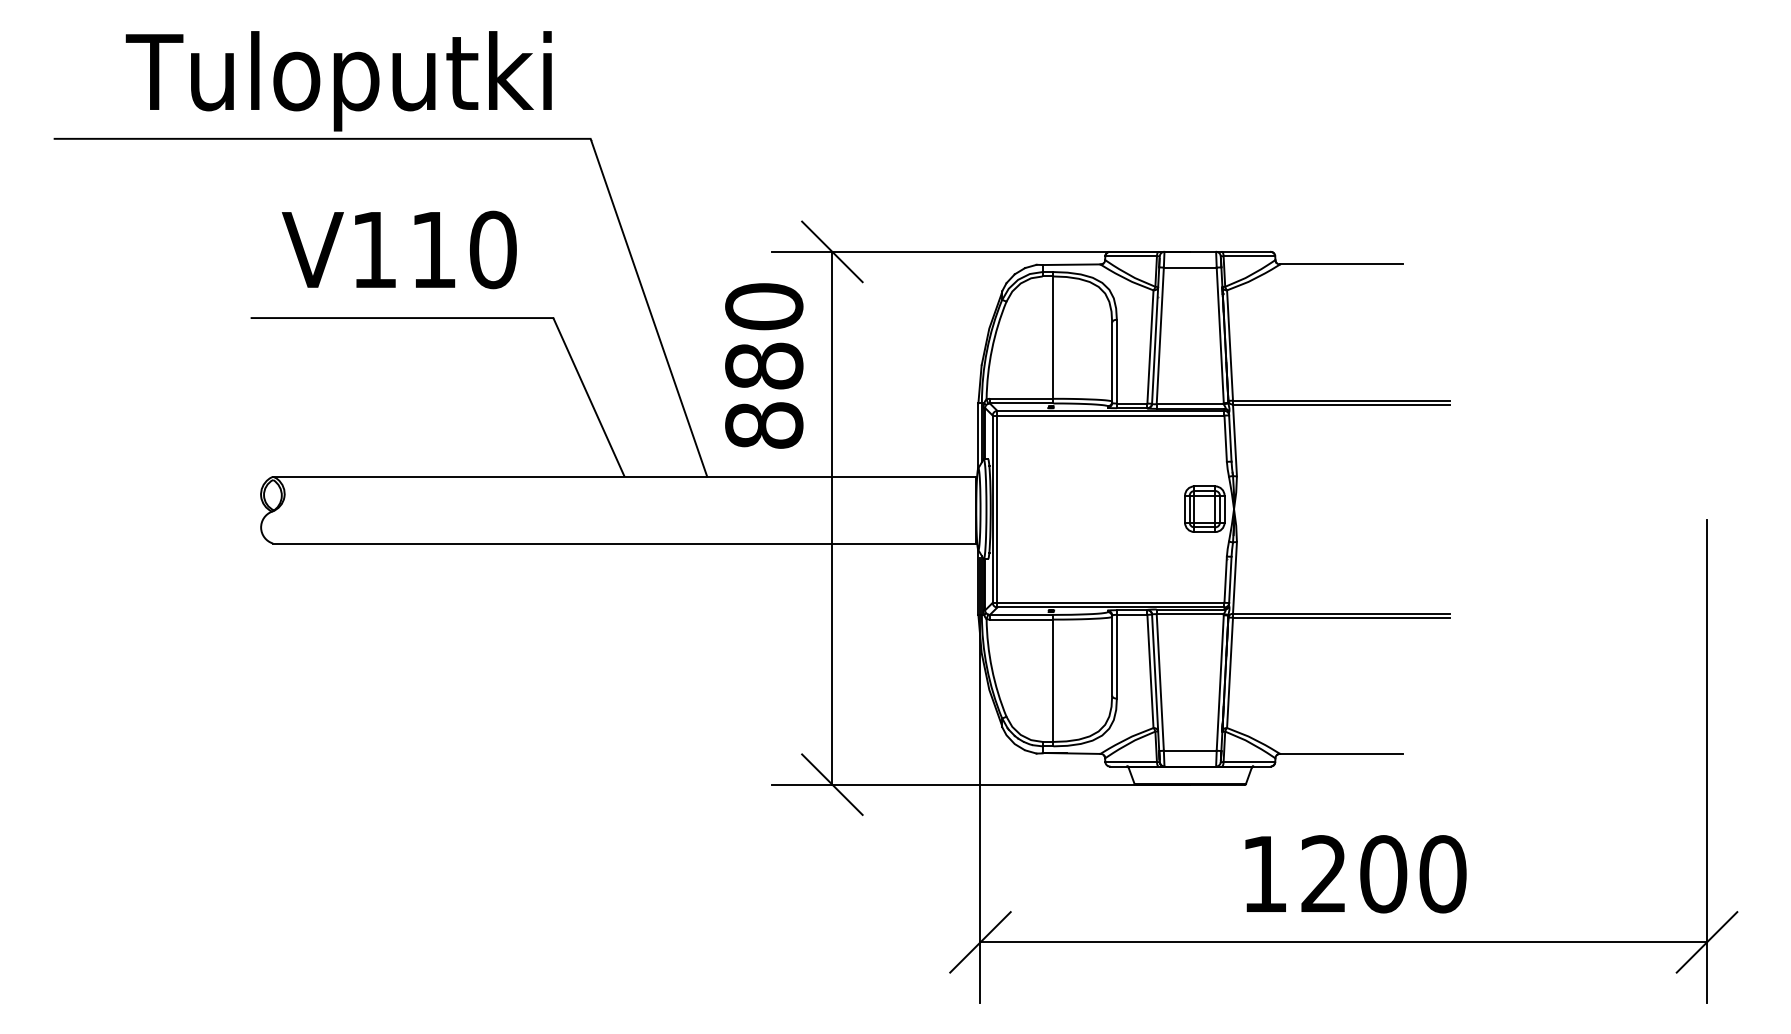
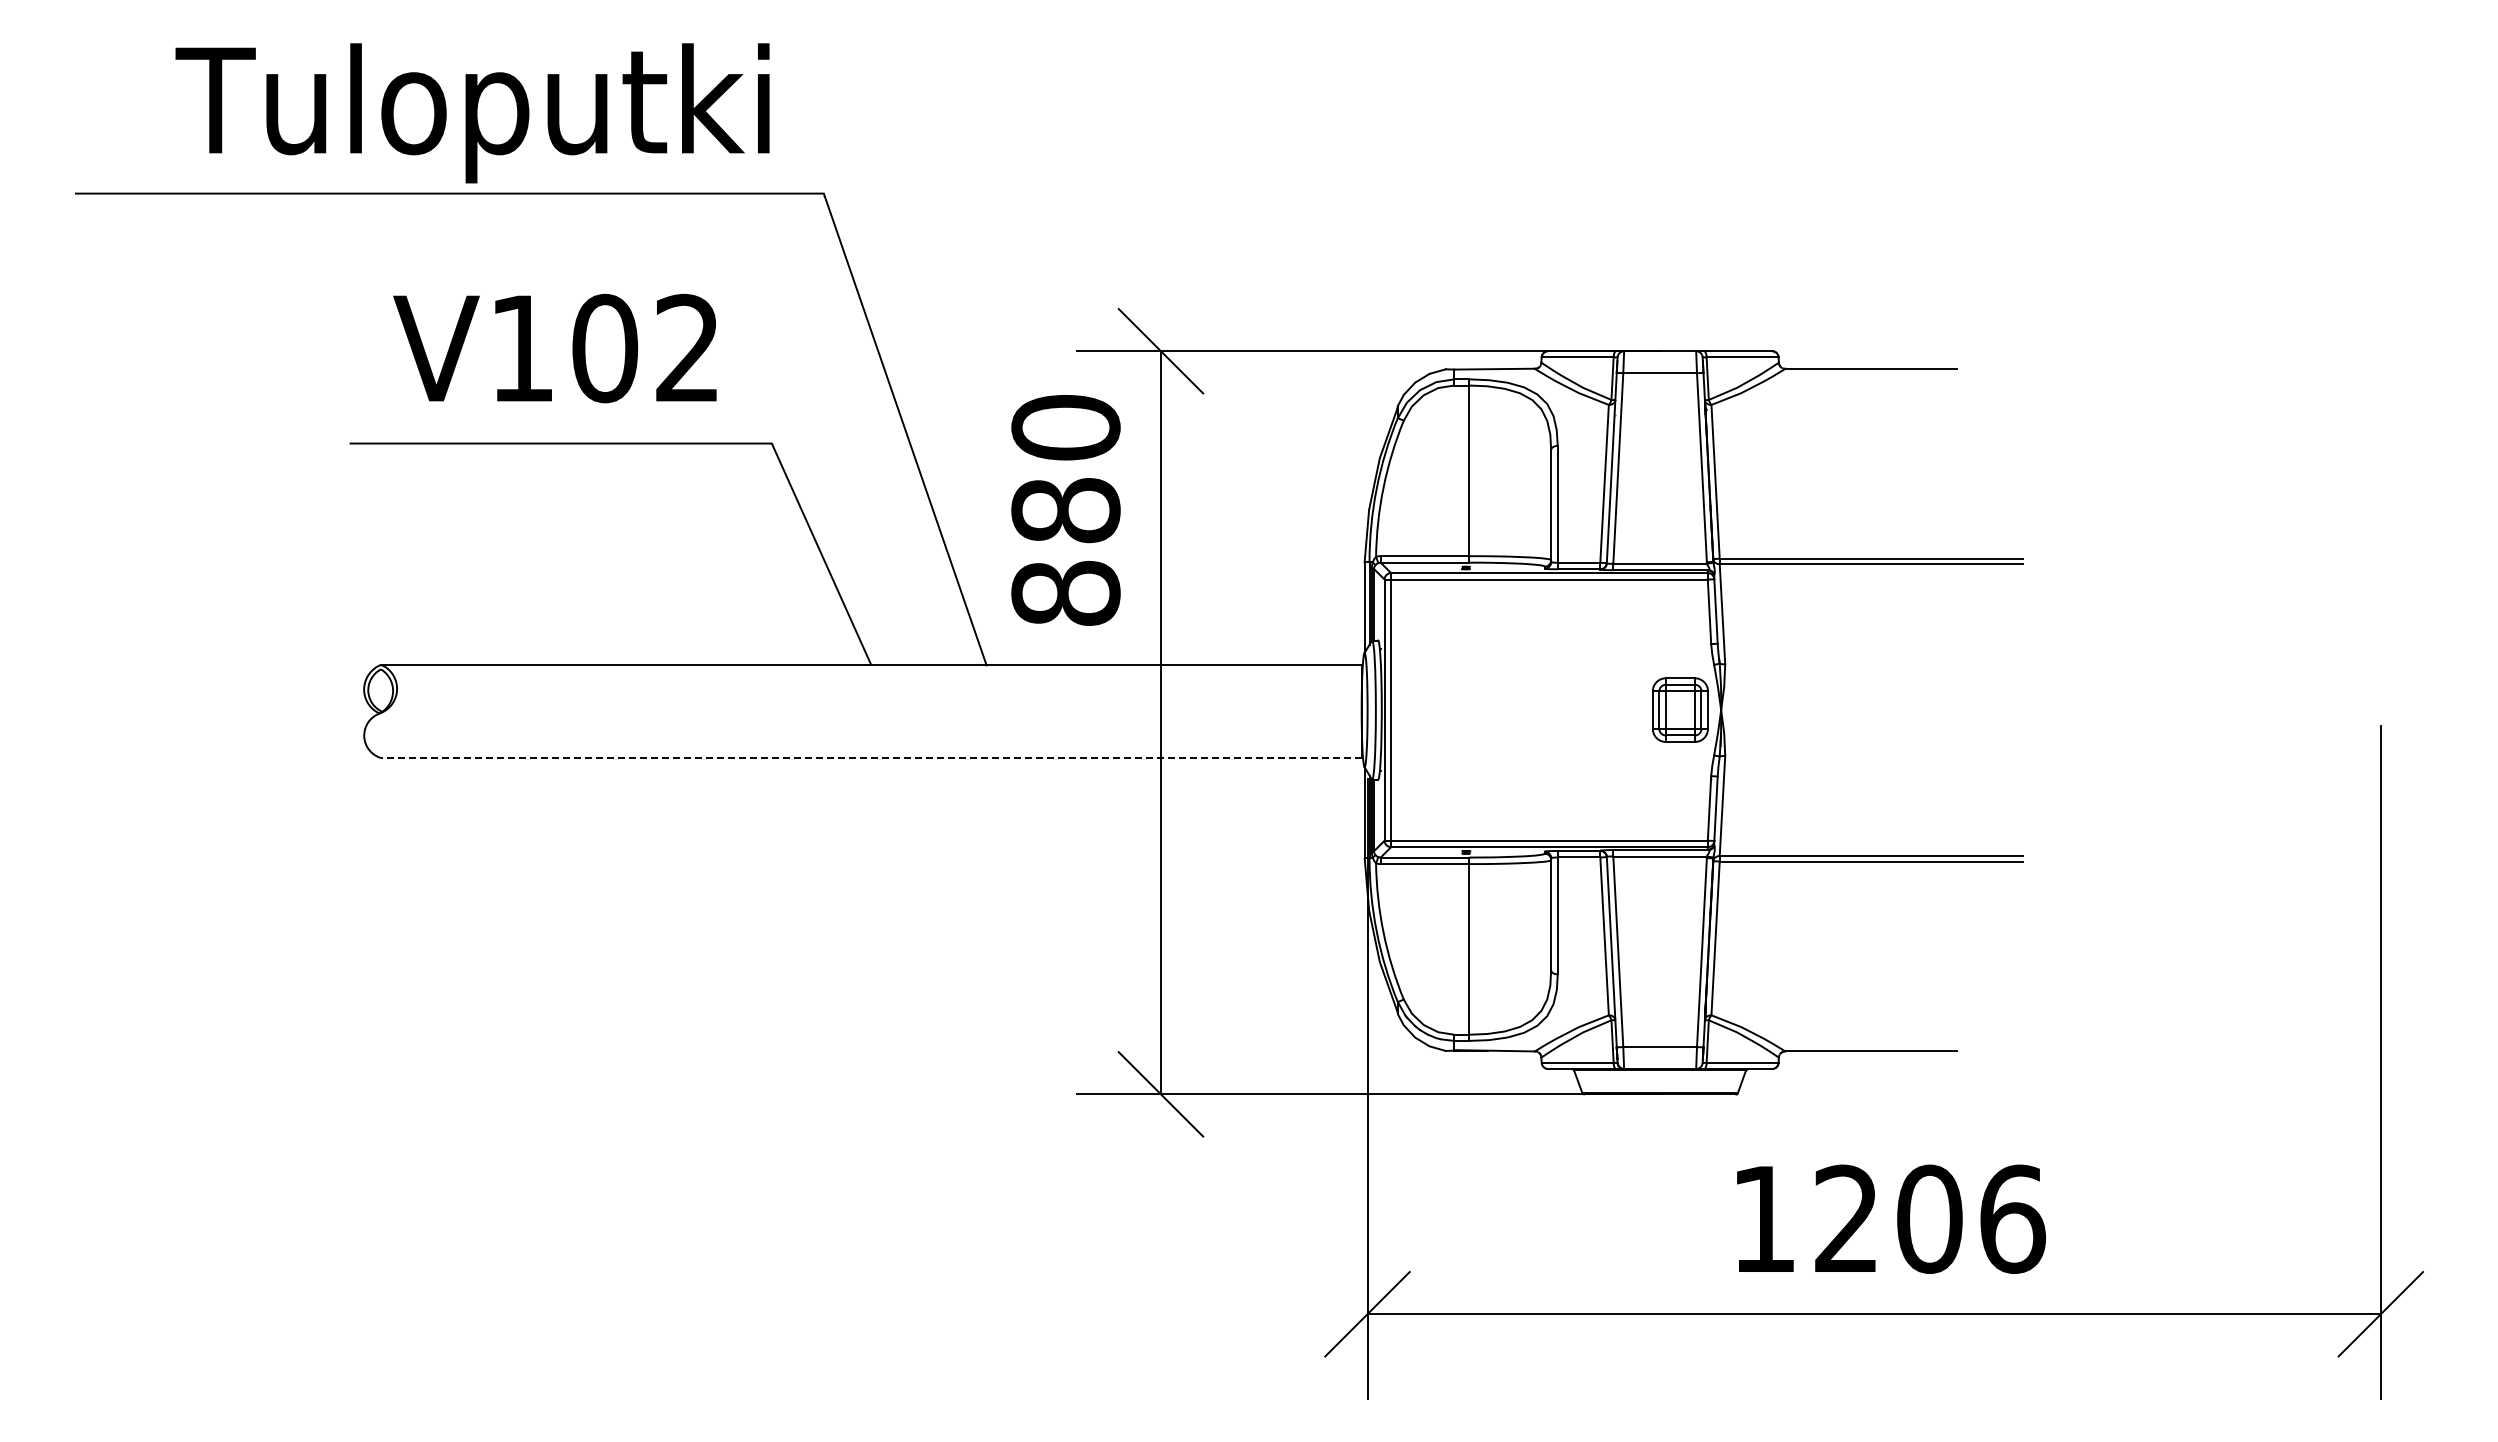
text: (463, 249) -> (646, 348), V110 -> V102
line: (624, 543) -> (870, 758), solid -> dashed
text: (1443, 873) -> (2013, 1218), 1200 -> 1206

